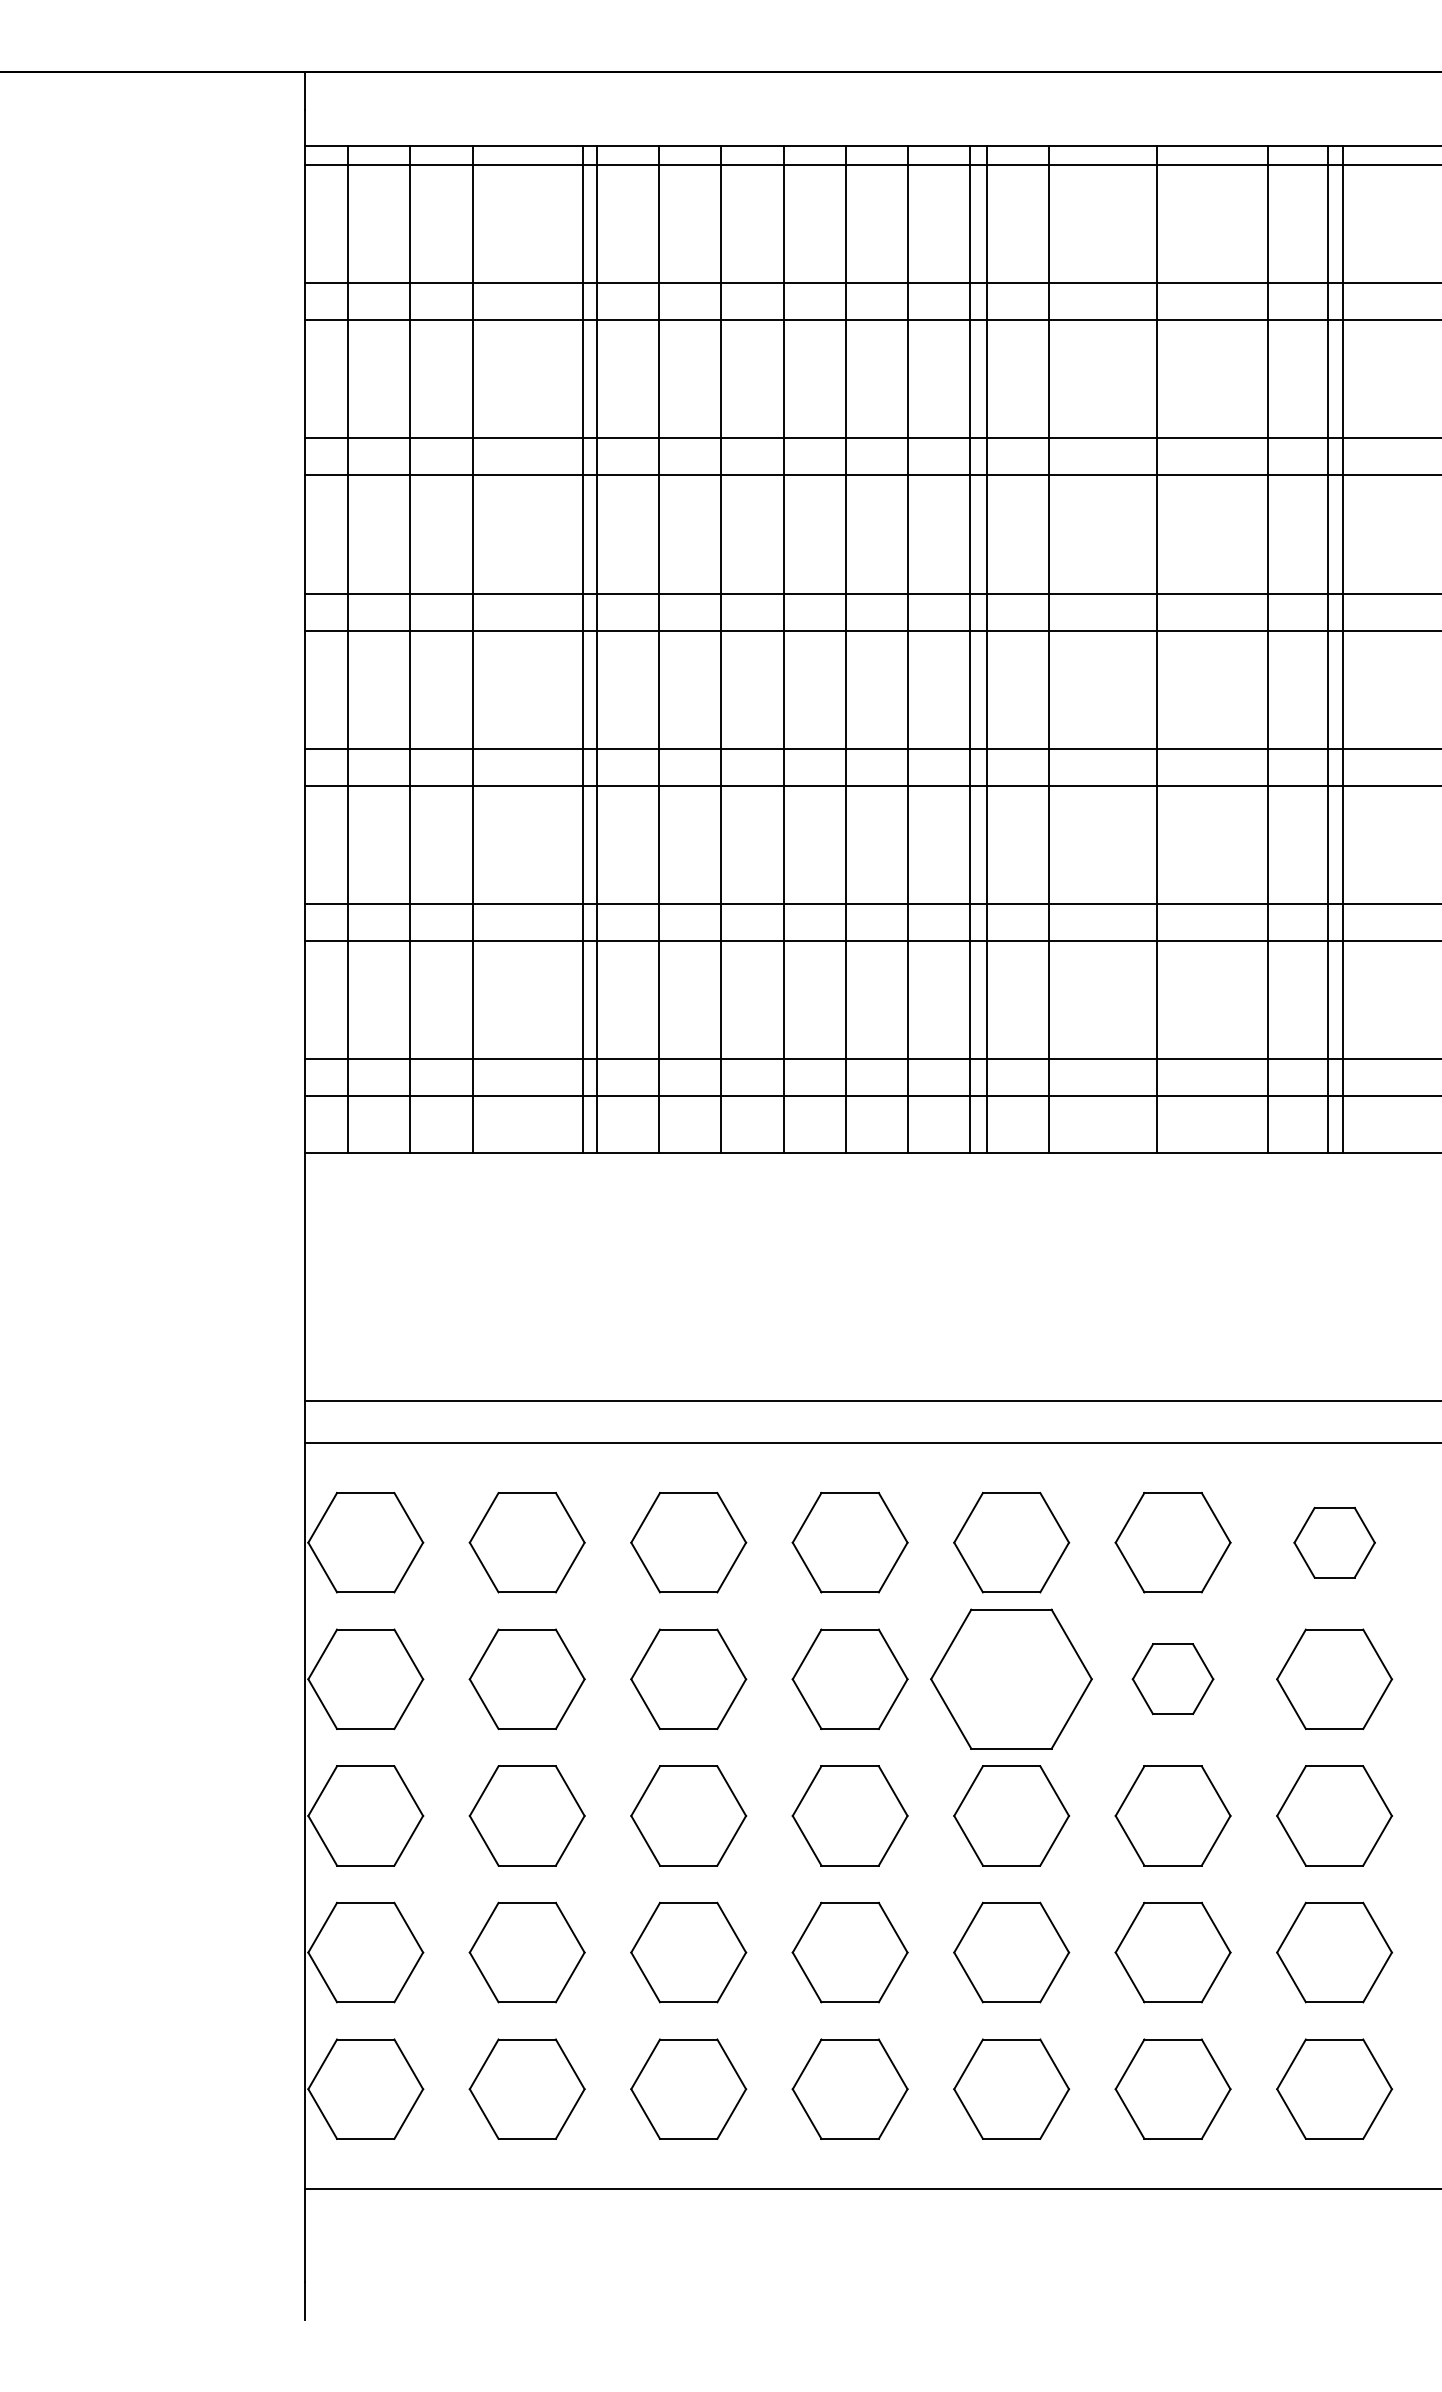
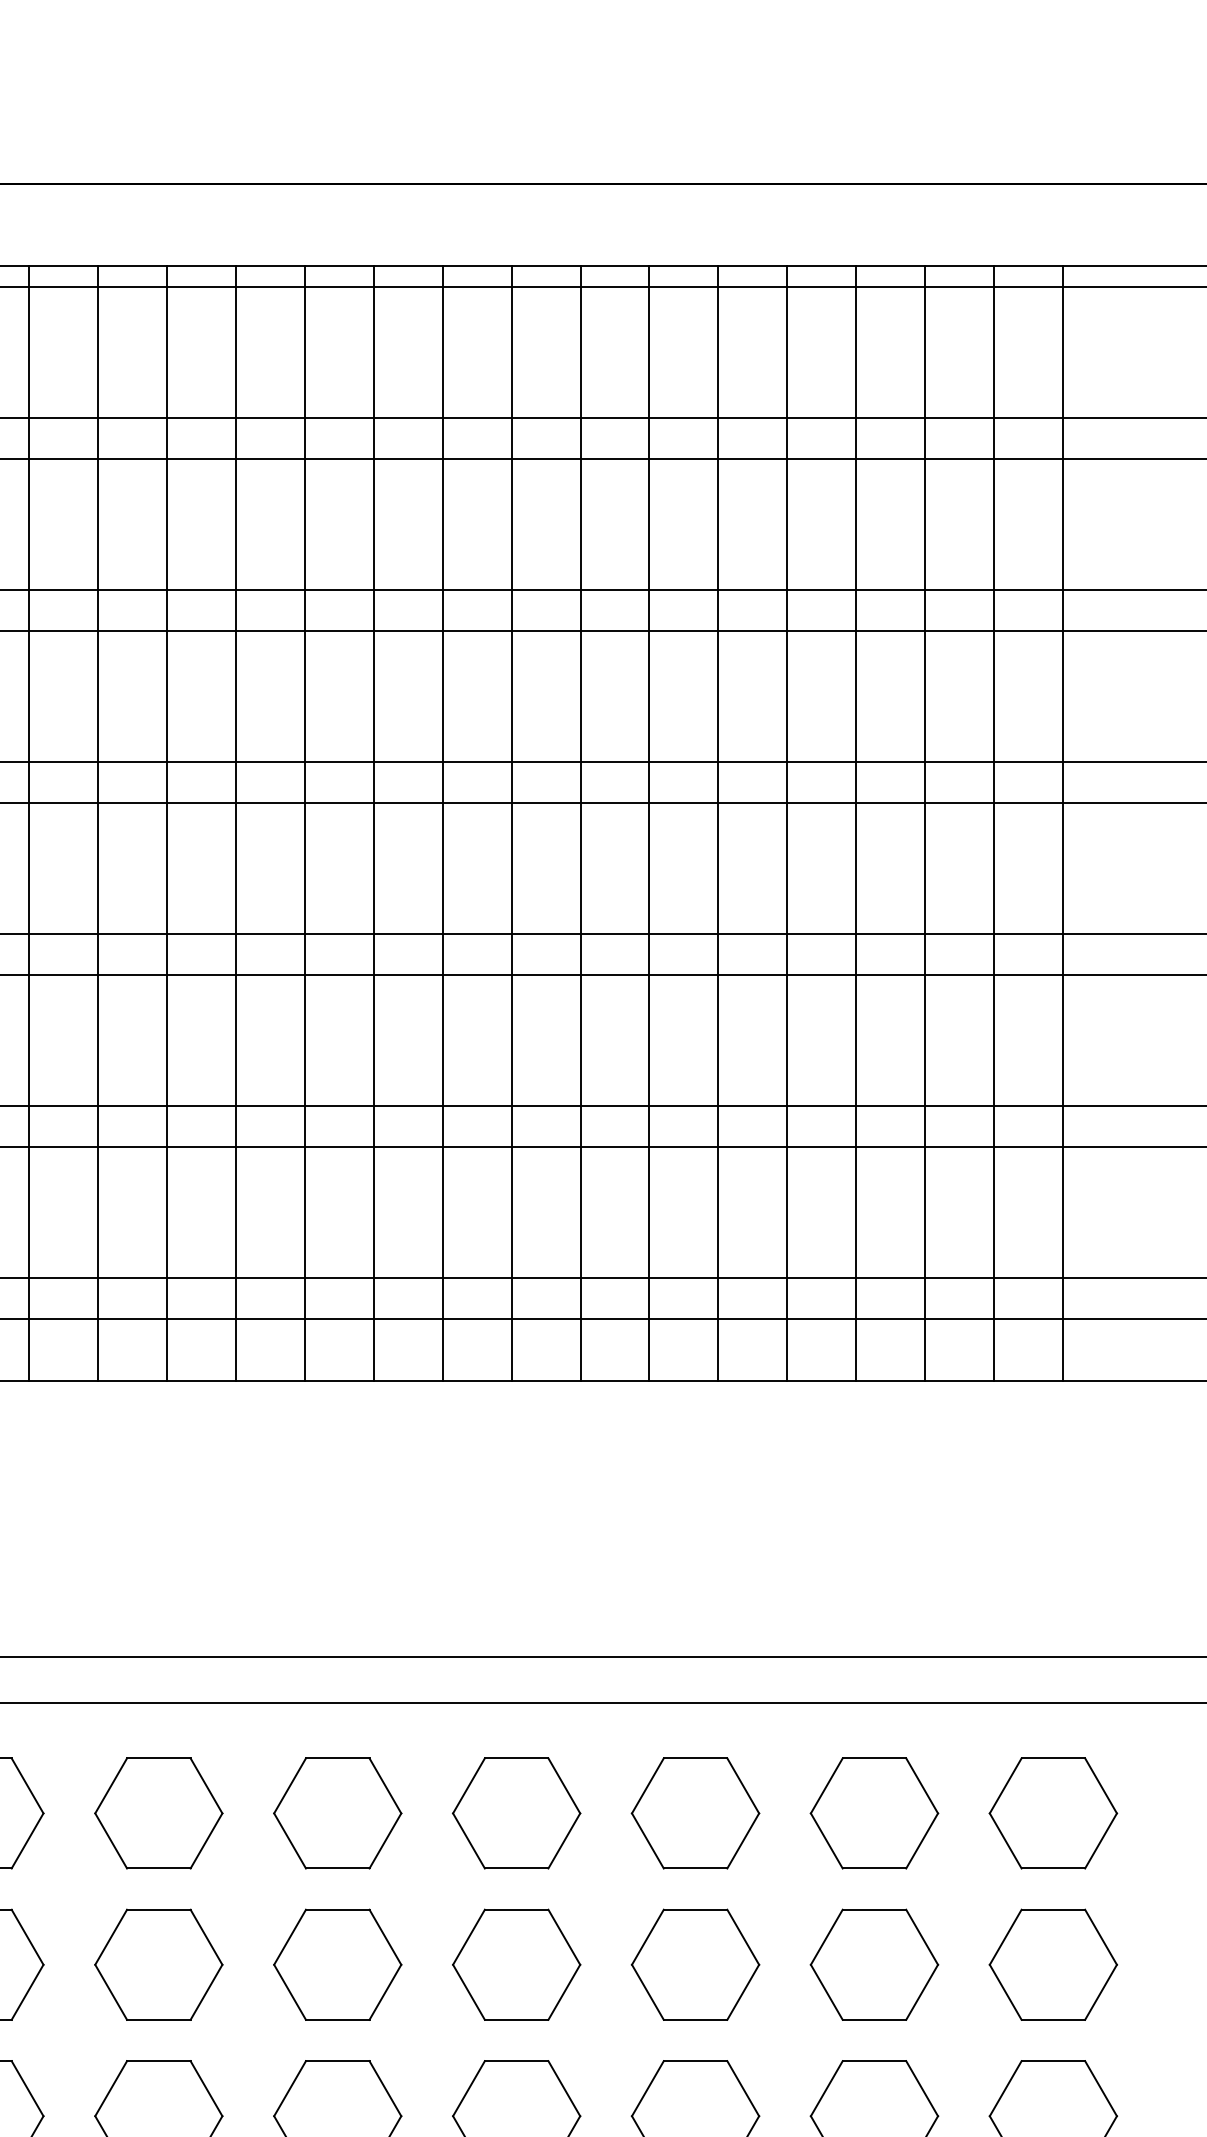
line: (582, 649) -> (166, 823), moved
line: (987, 649) -> (718, 823), moved
line: (1049, 649) -> (787, 823), moved
line: (1267, 649) -> (924, 823), moved
line: (1327, 649) -> (993, 823), moved
part: (1334, 1542) -> (1053, 1813), size x1.43
part: (1172, 1678) -> (873, 1963), size x1.43
part: (1011, 1679) -> (695, 1965), size x0.71

